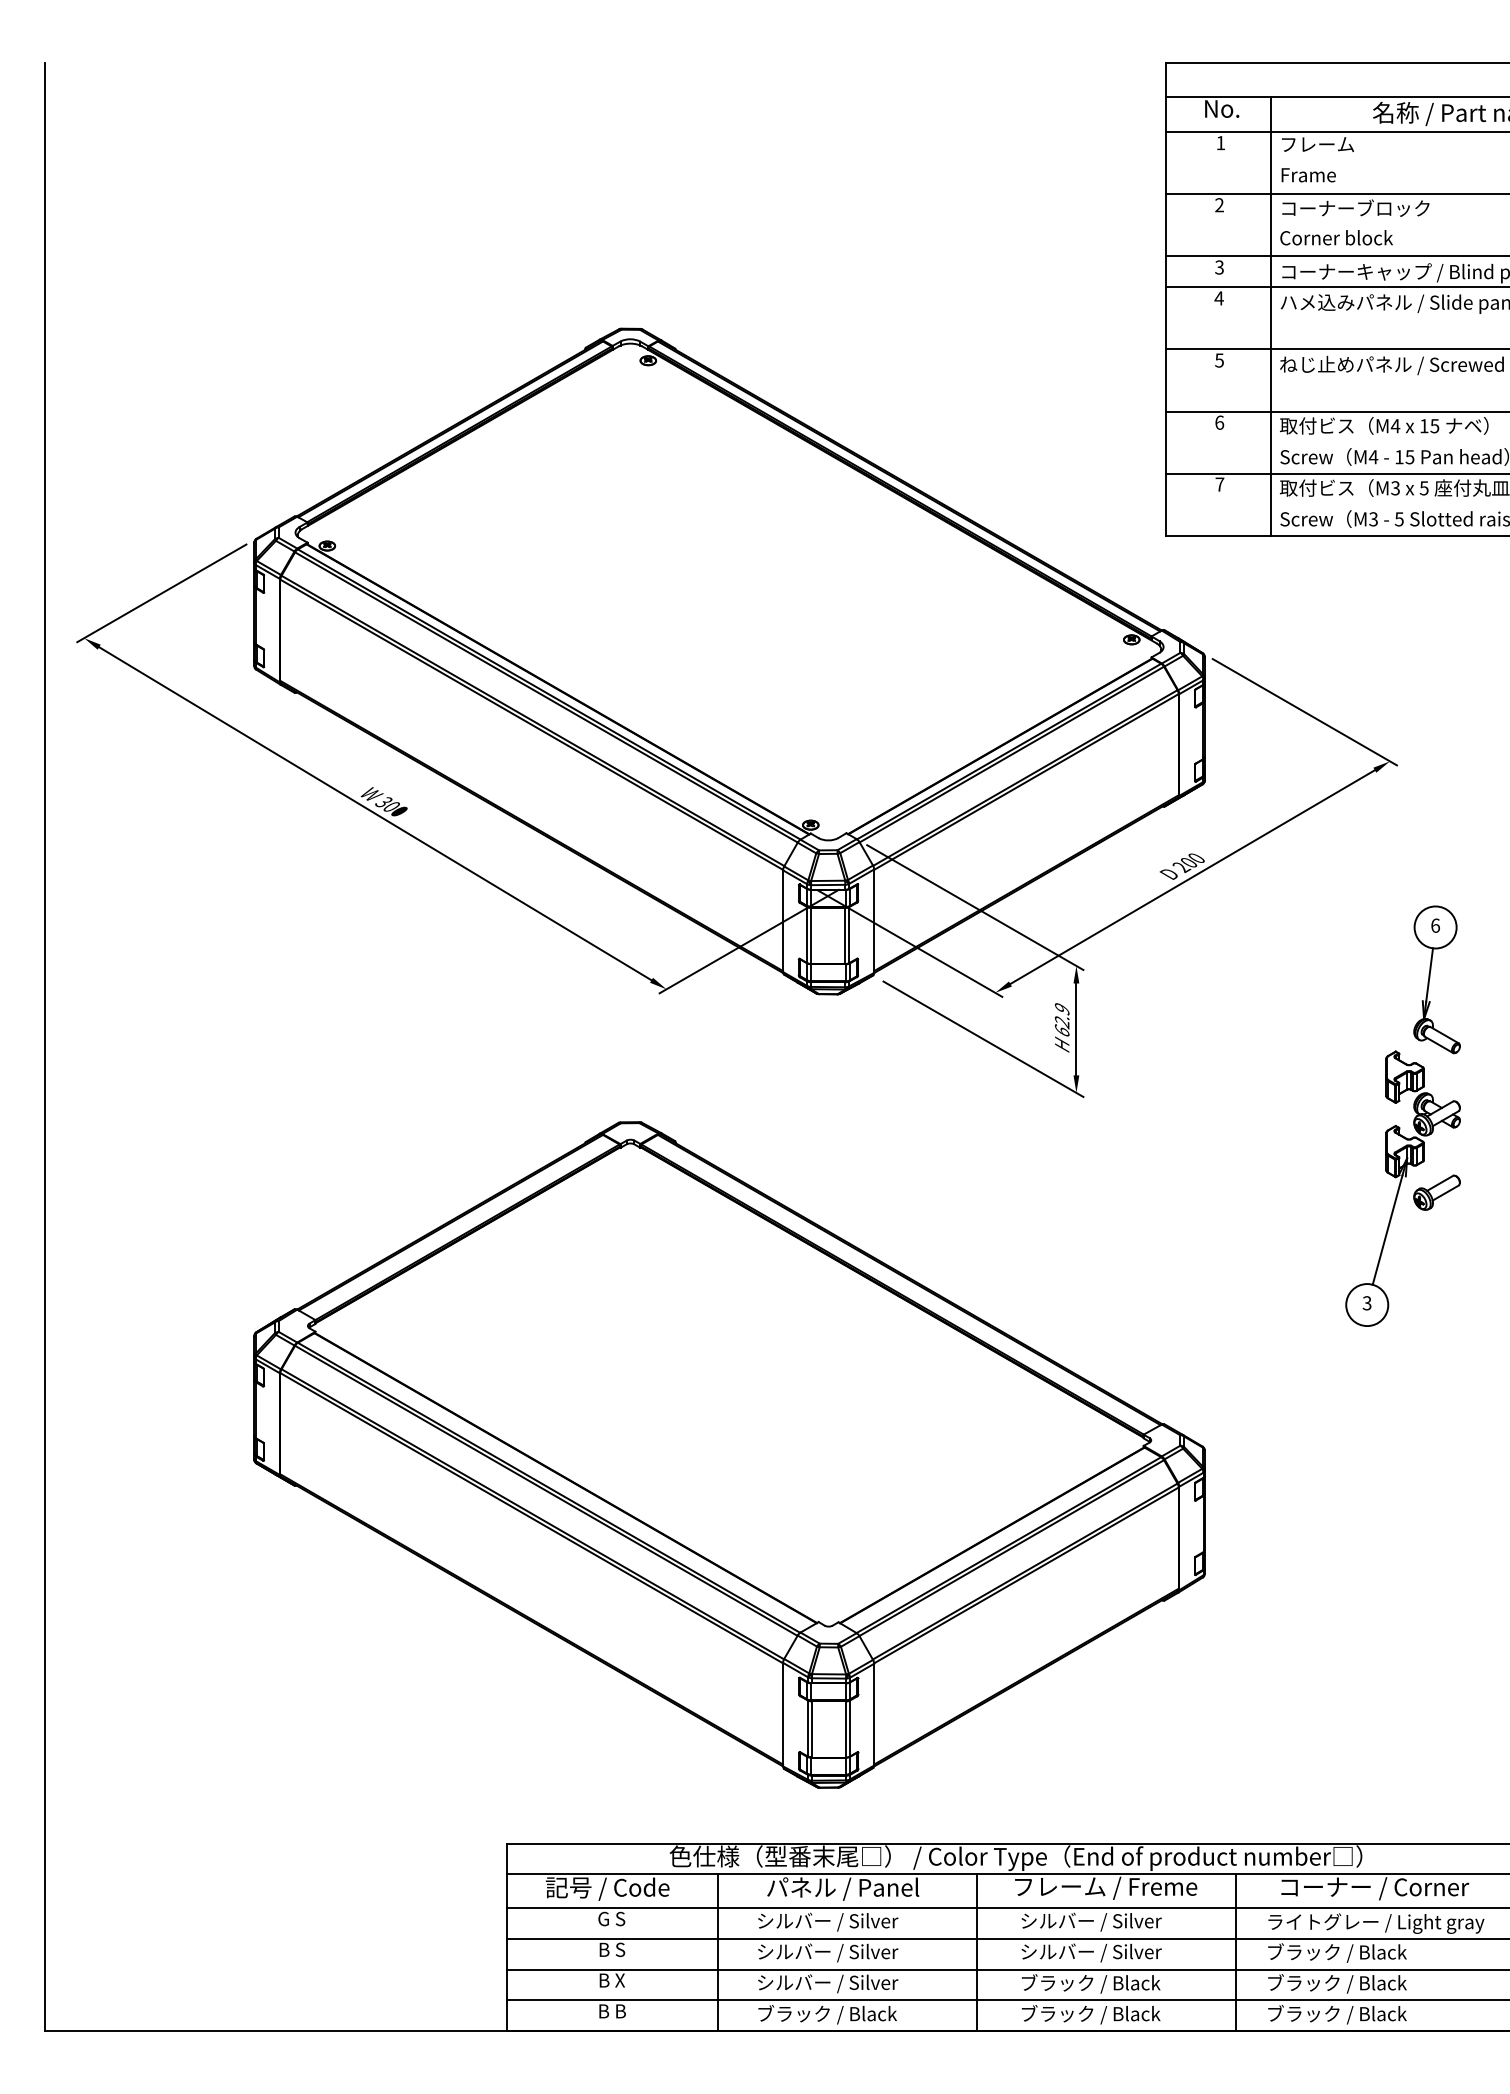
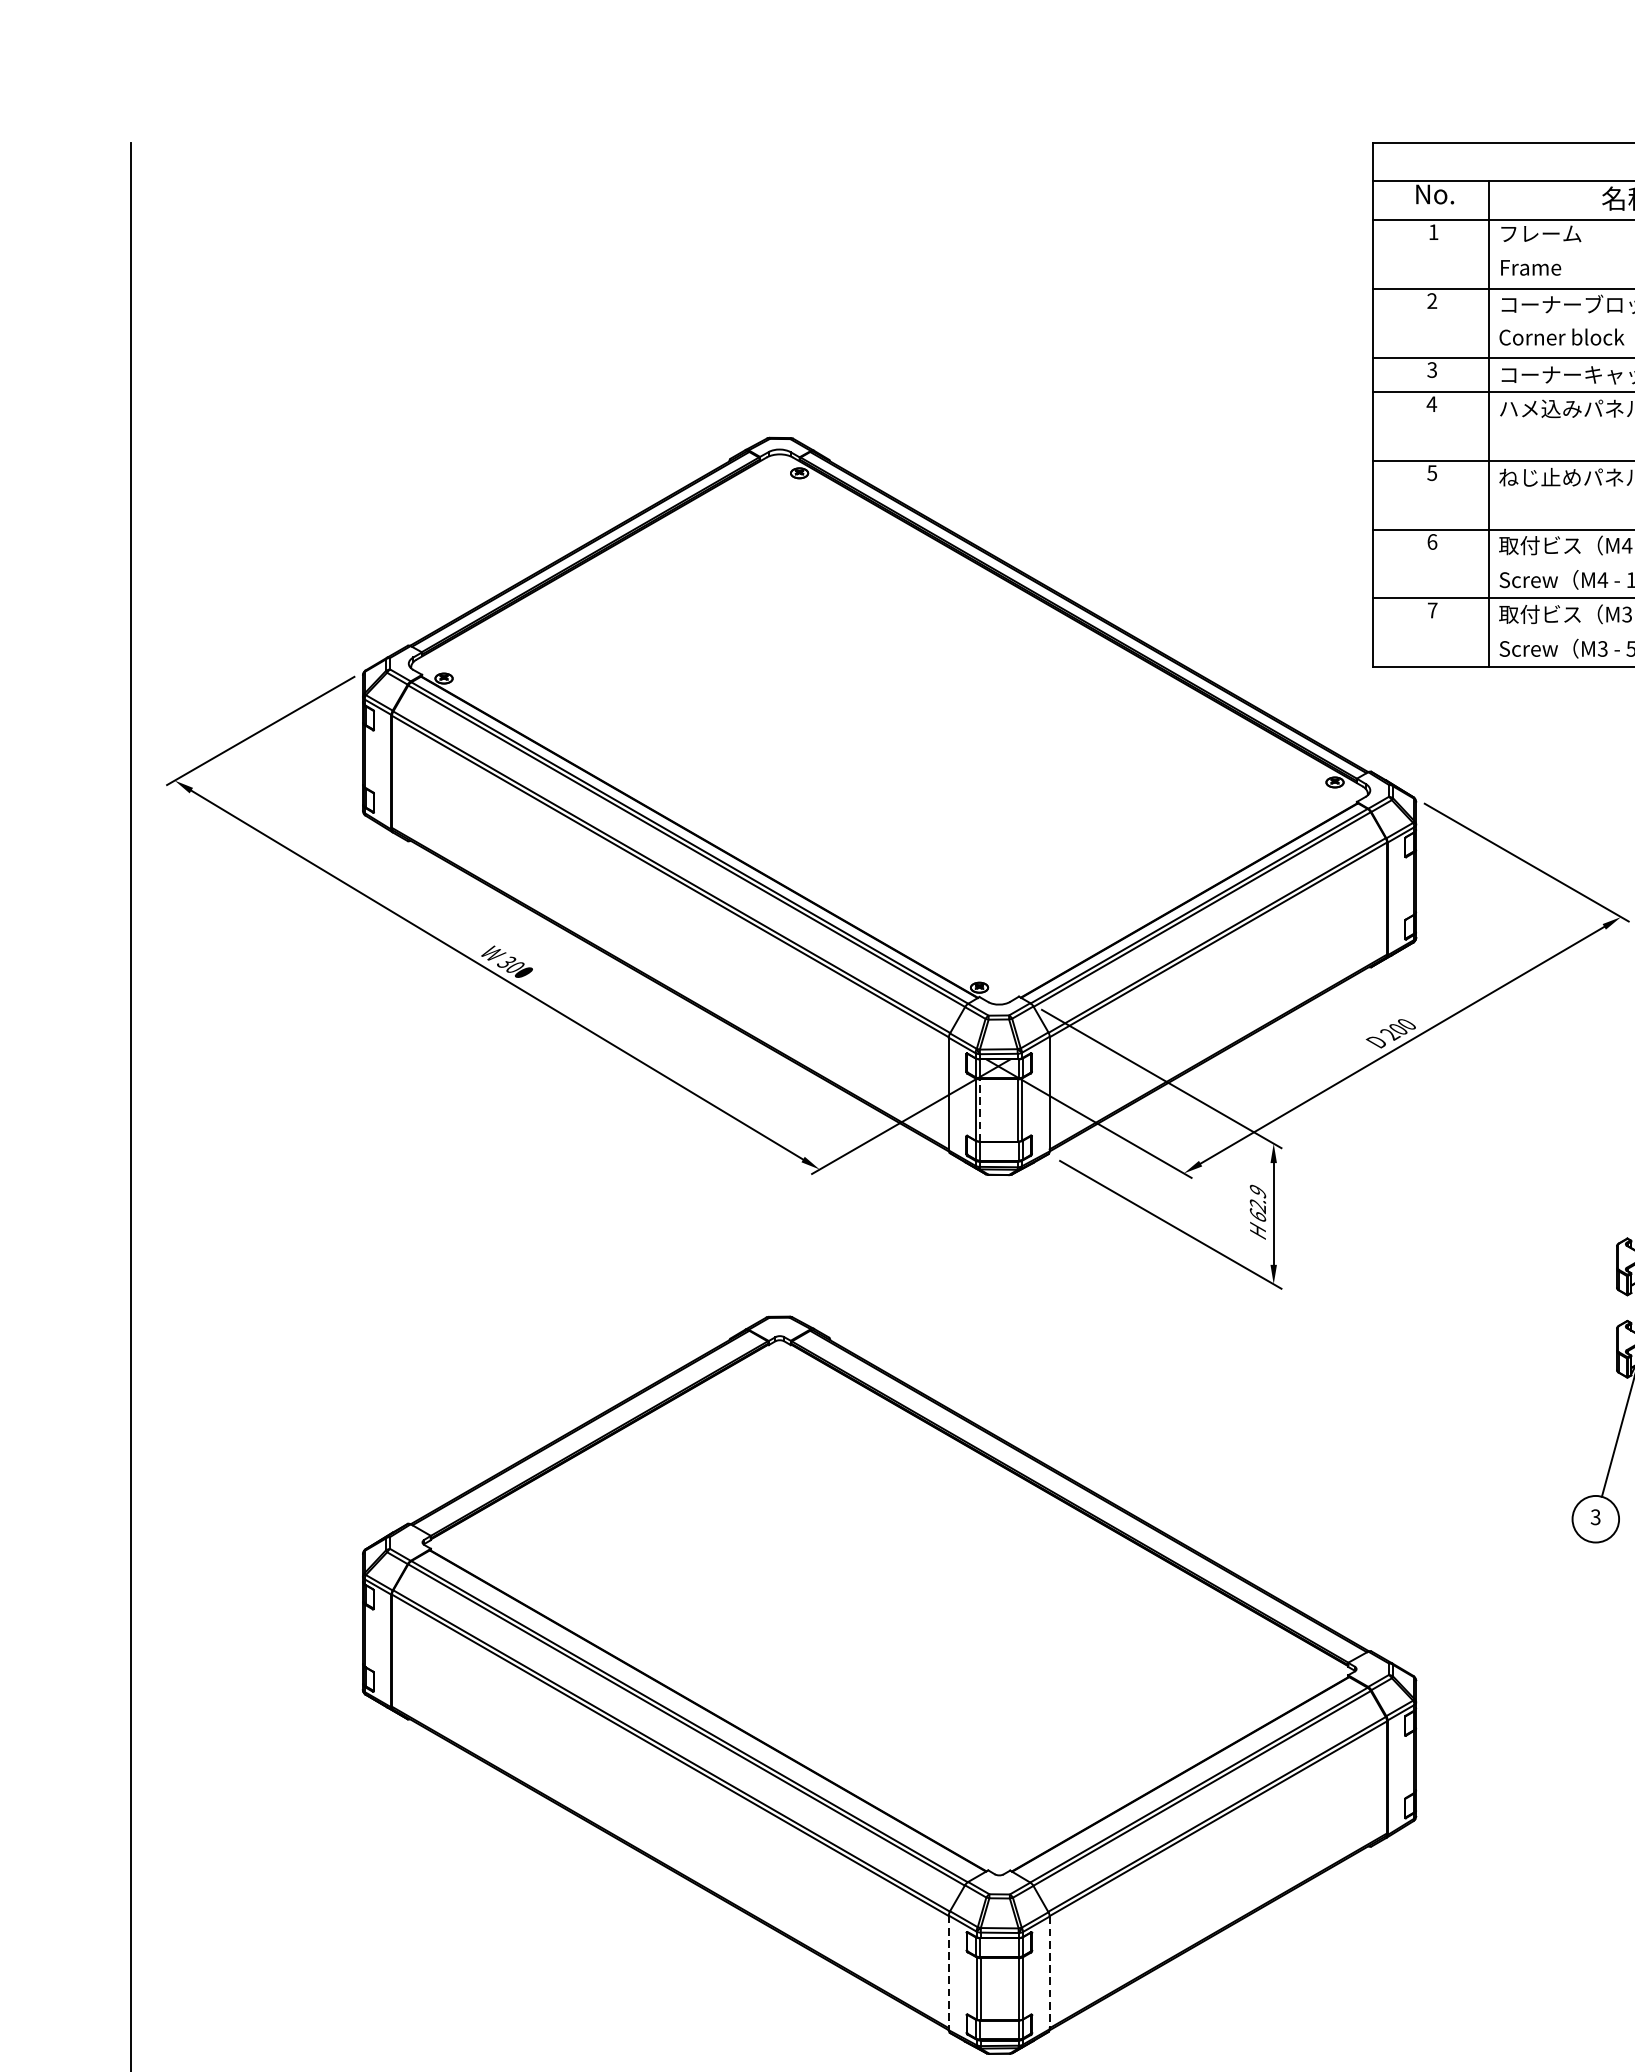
line: (811, 935) -> (980, 1109), solid -> dashed
line: (783, 1714) -> (949, 1972), solid -> dashed
line: (874, 1714) -> (1050, 1972), solid -> dashed

